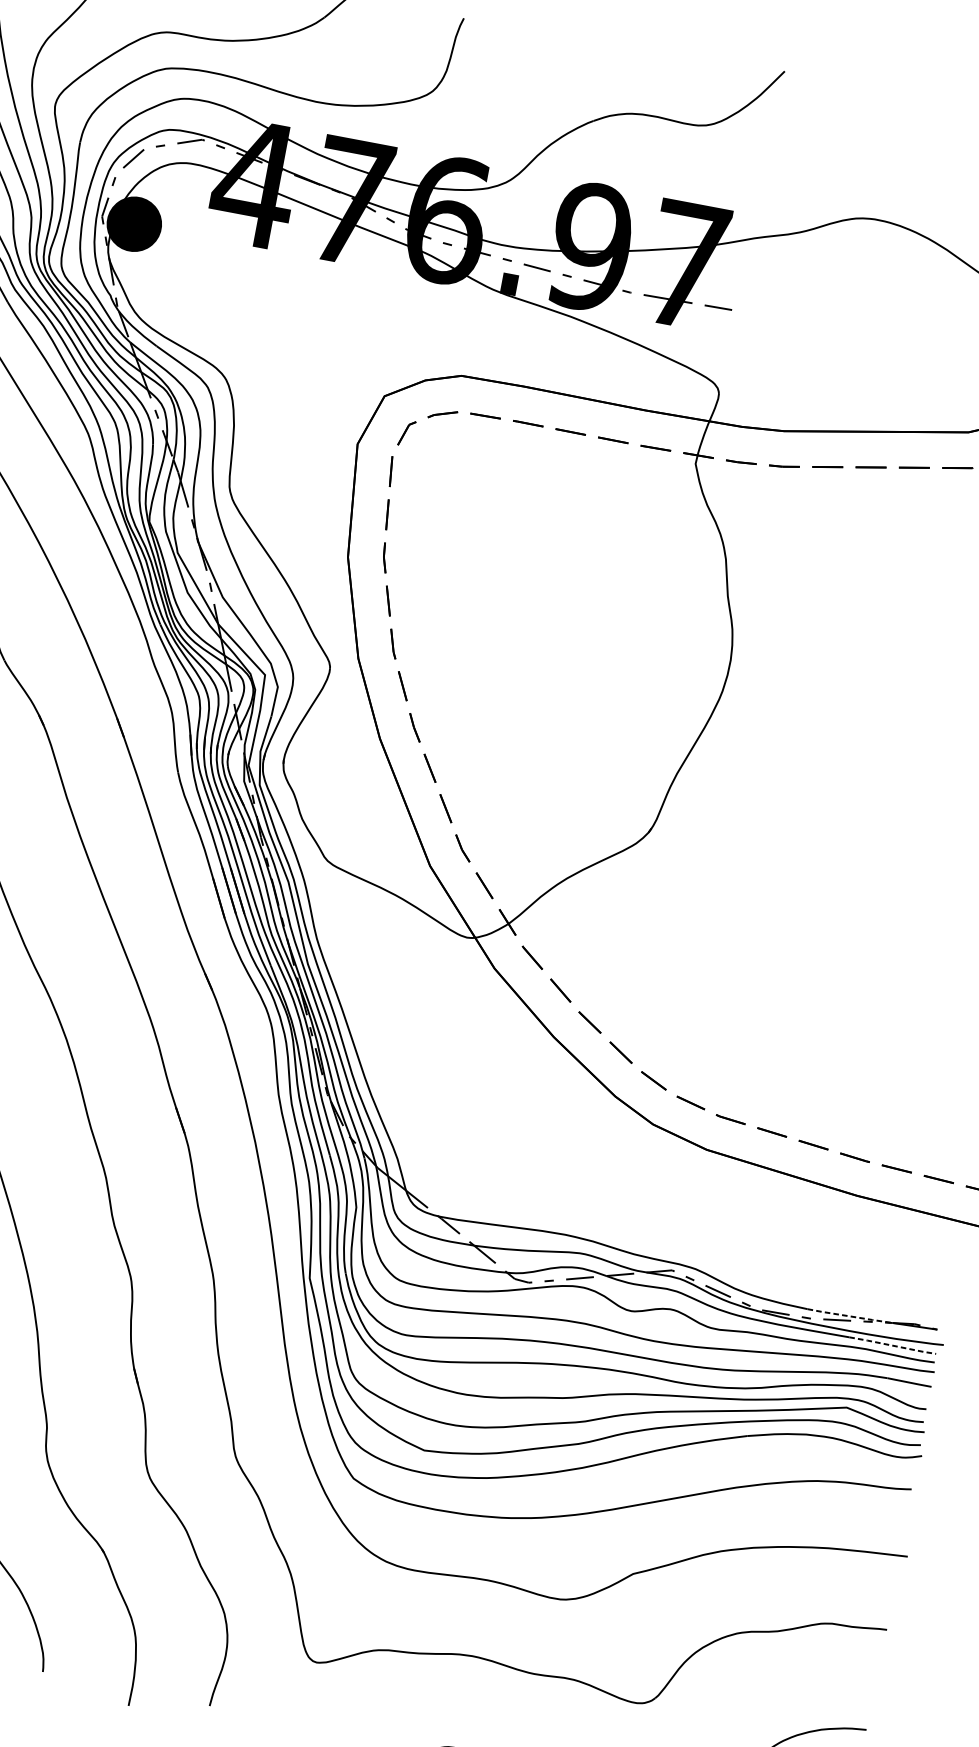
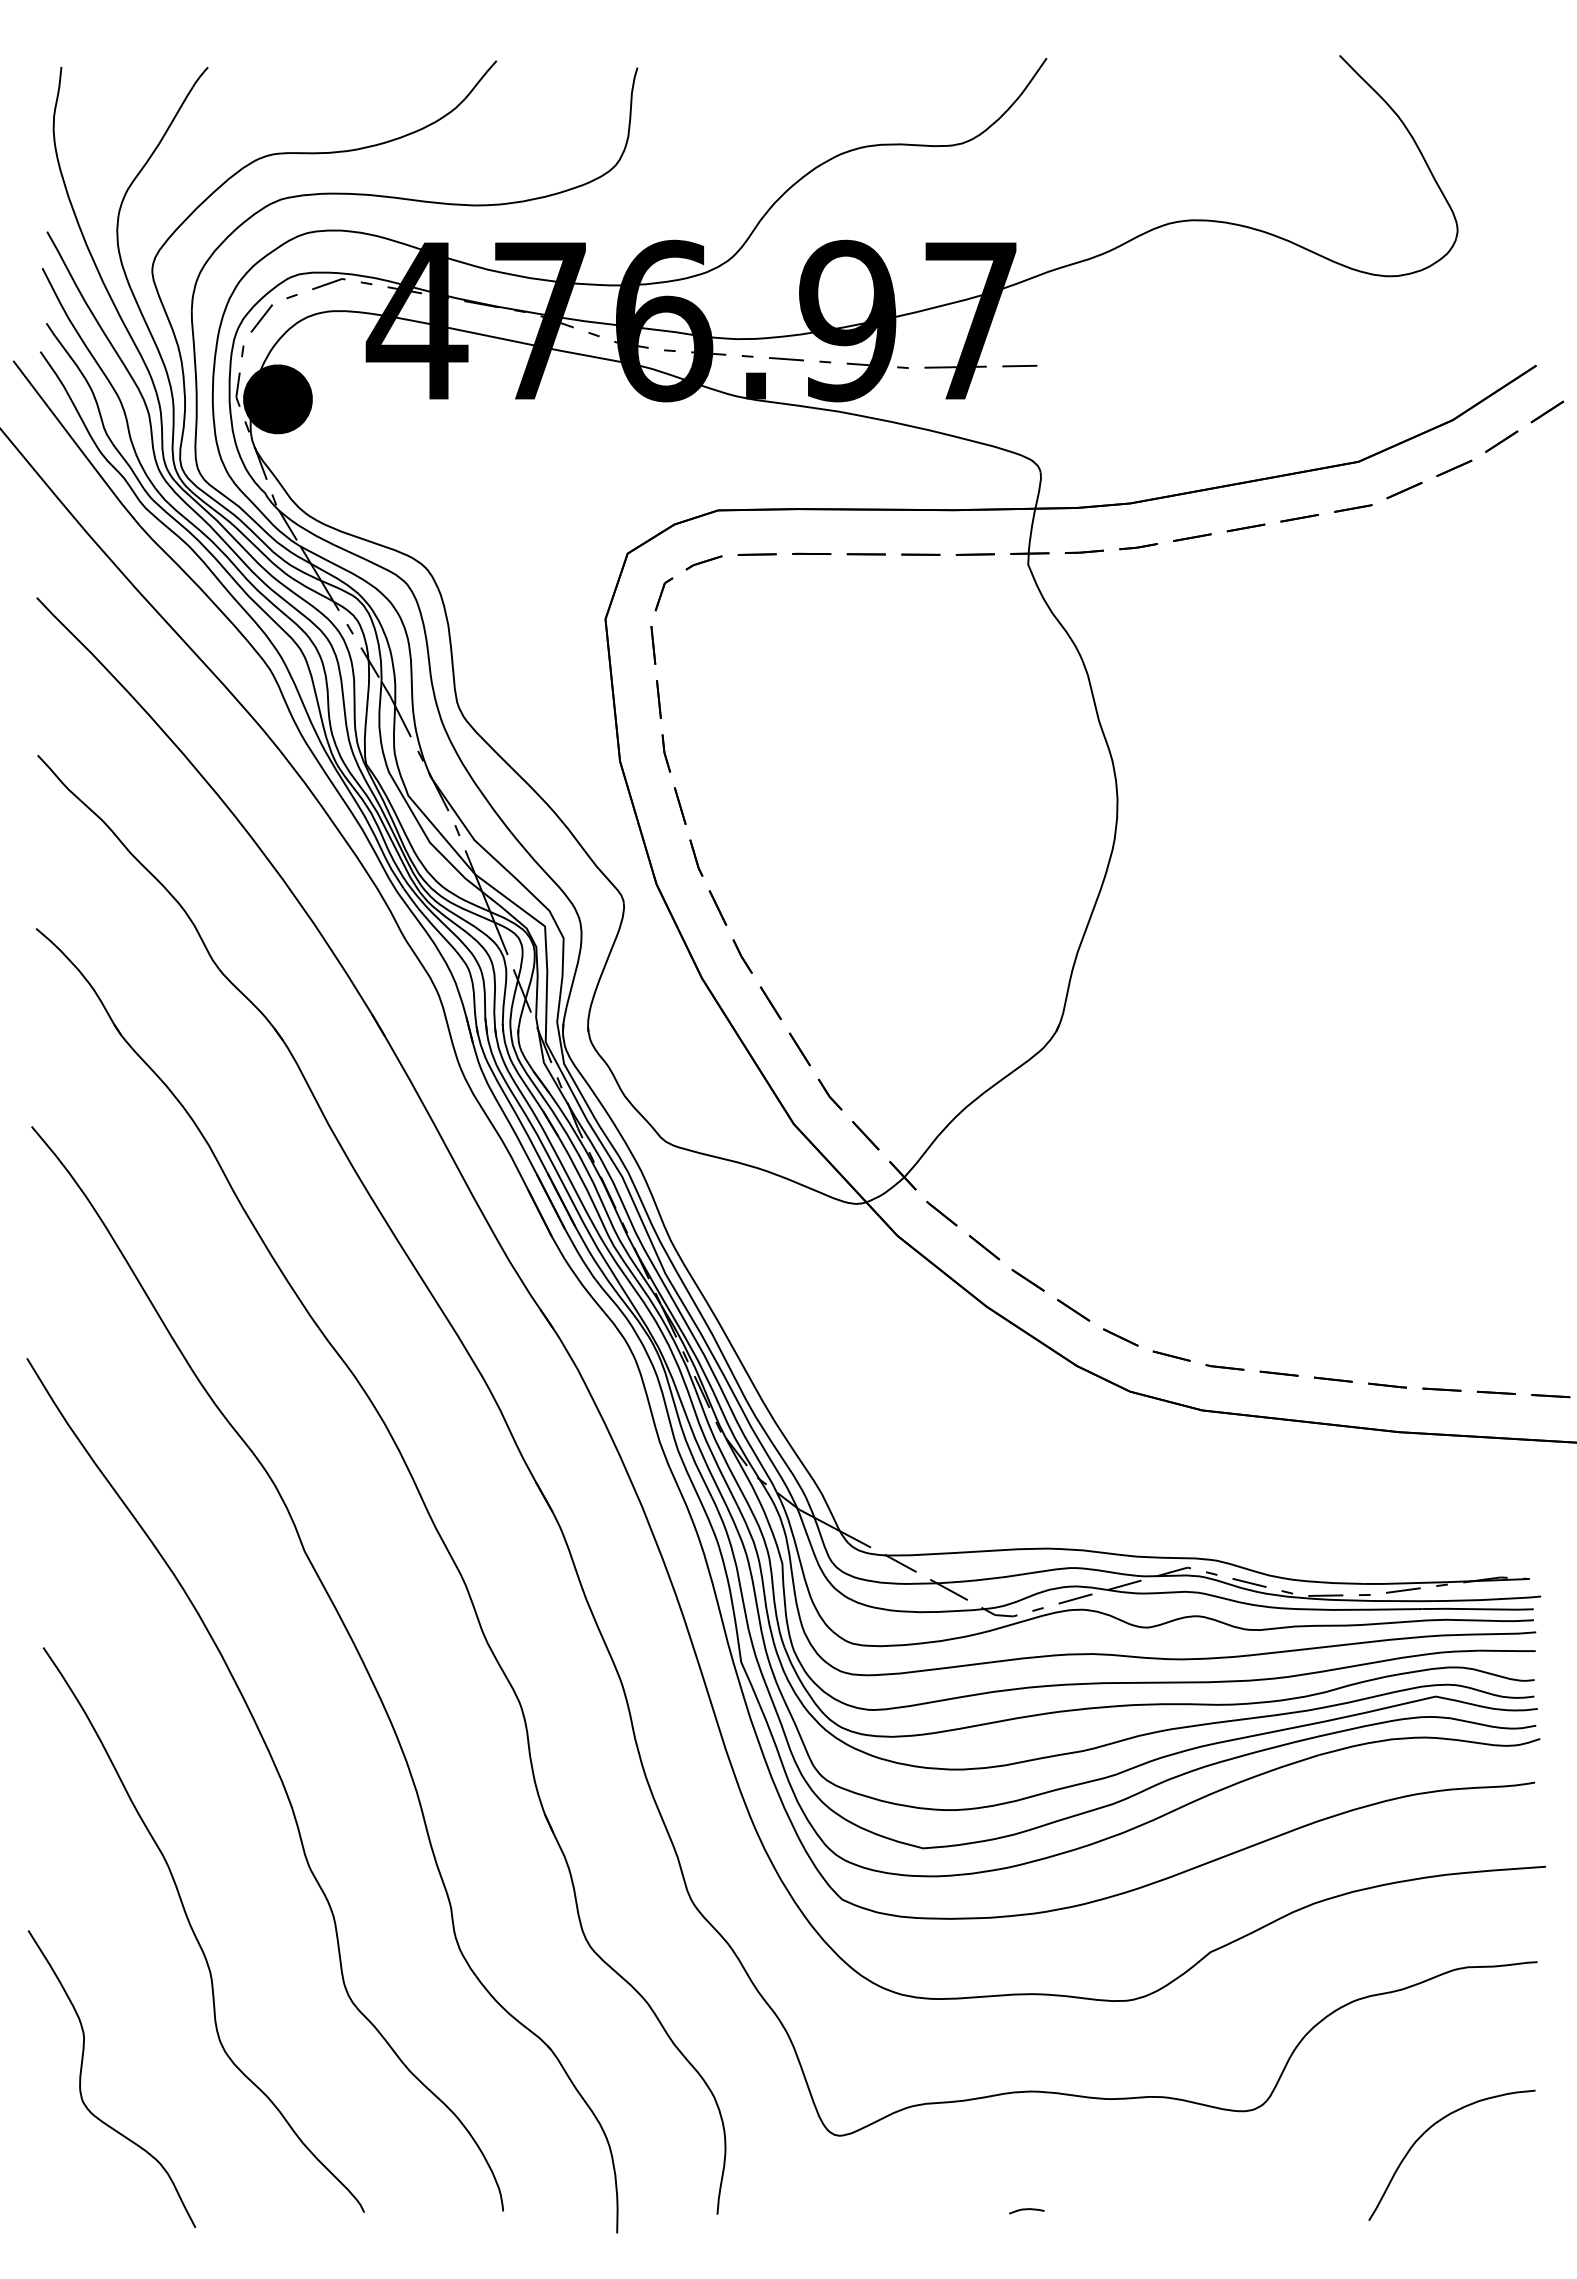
line: (850, 1316) -> (1418, 1582), dashed -> solid
line: (893, 1345) -> (1478, 1609), dashed -> solid

